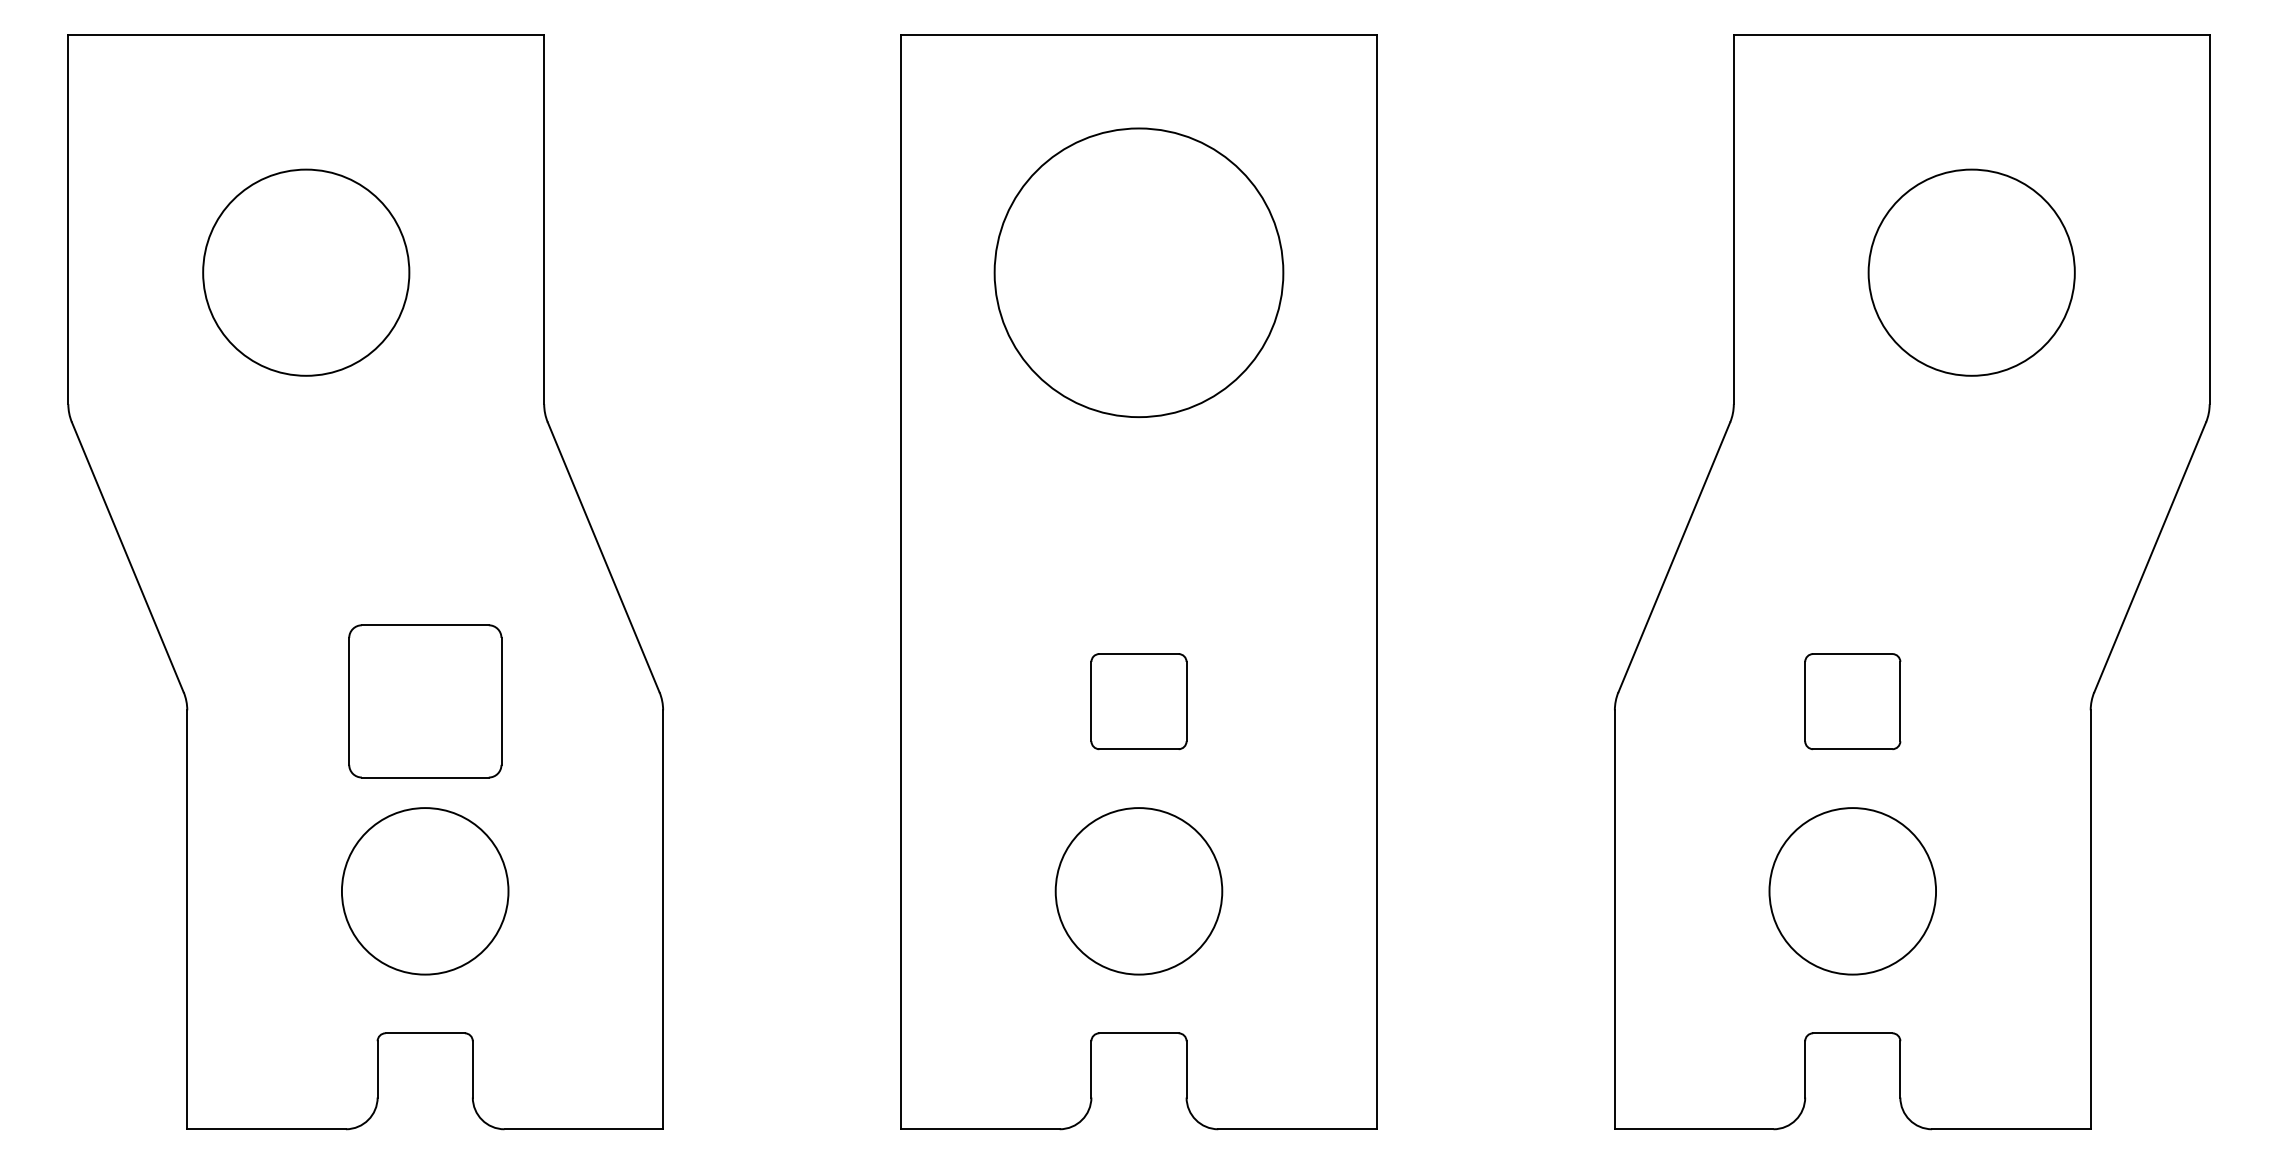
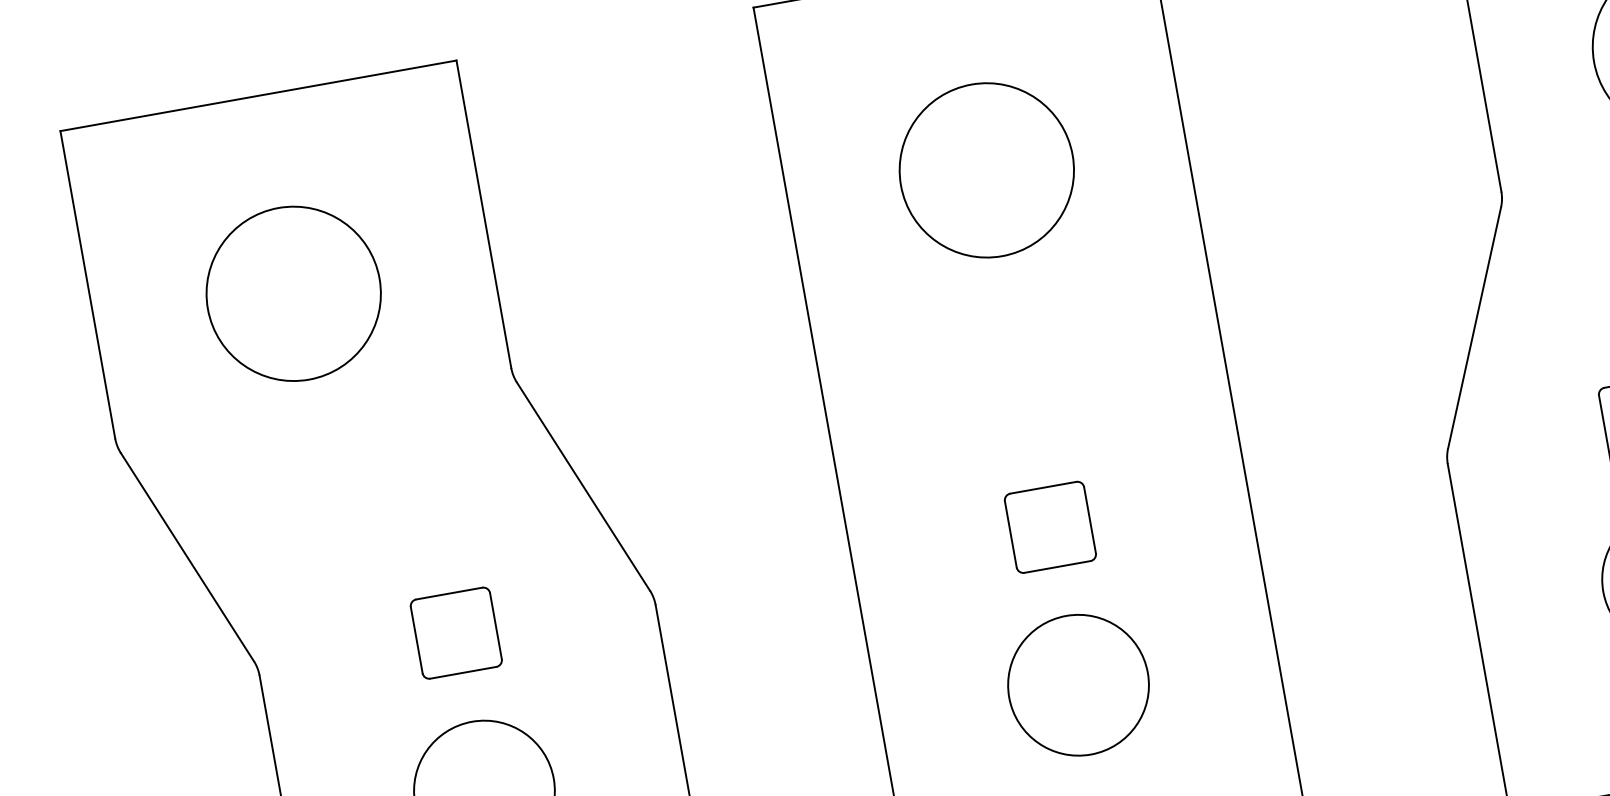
circle: (1138, 272) -> (986, 170), size x0.71
part: (424, 701) -> (455, 633), size x0.62

